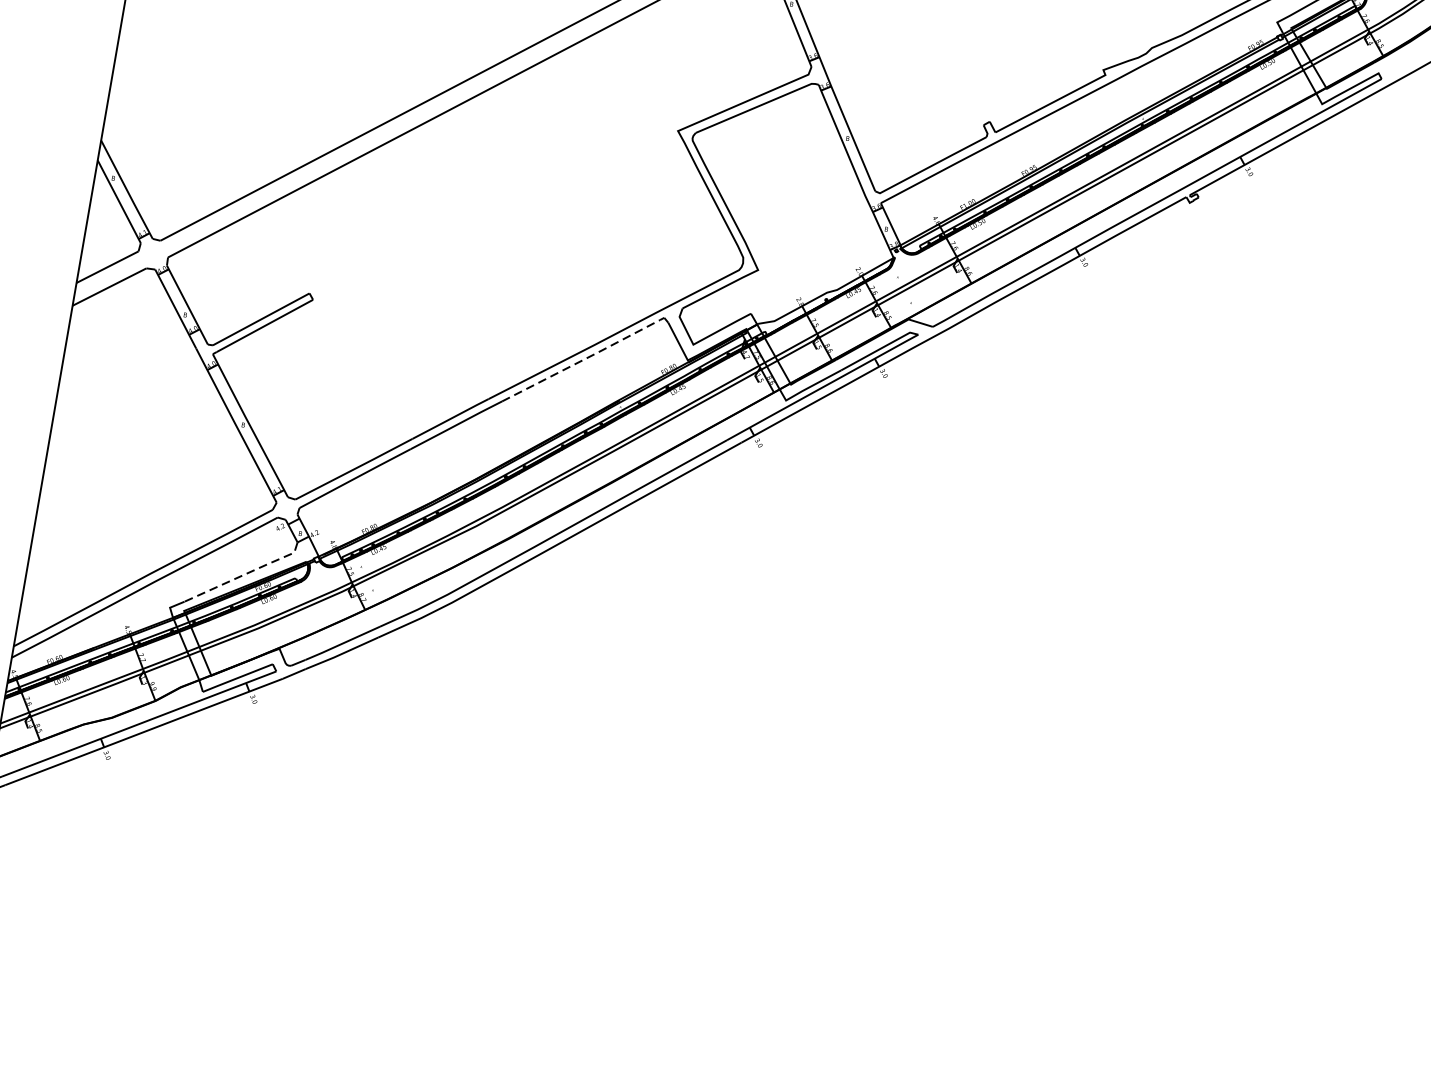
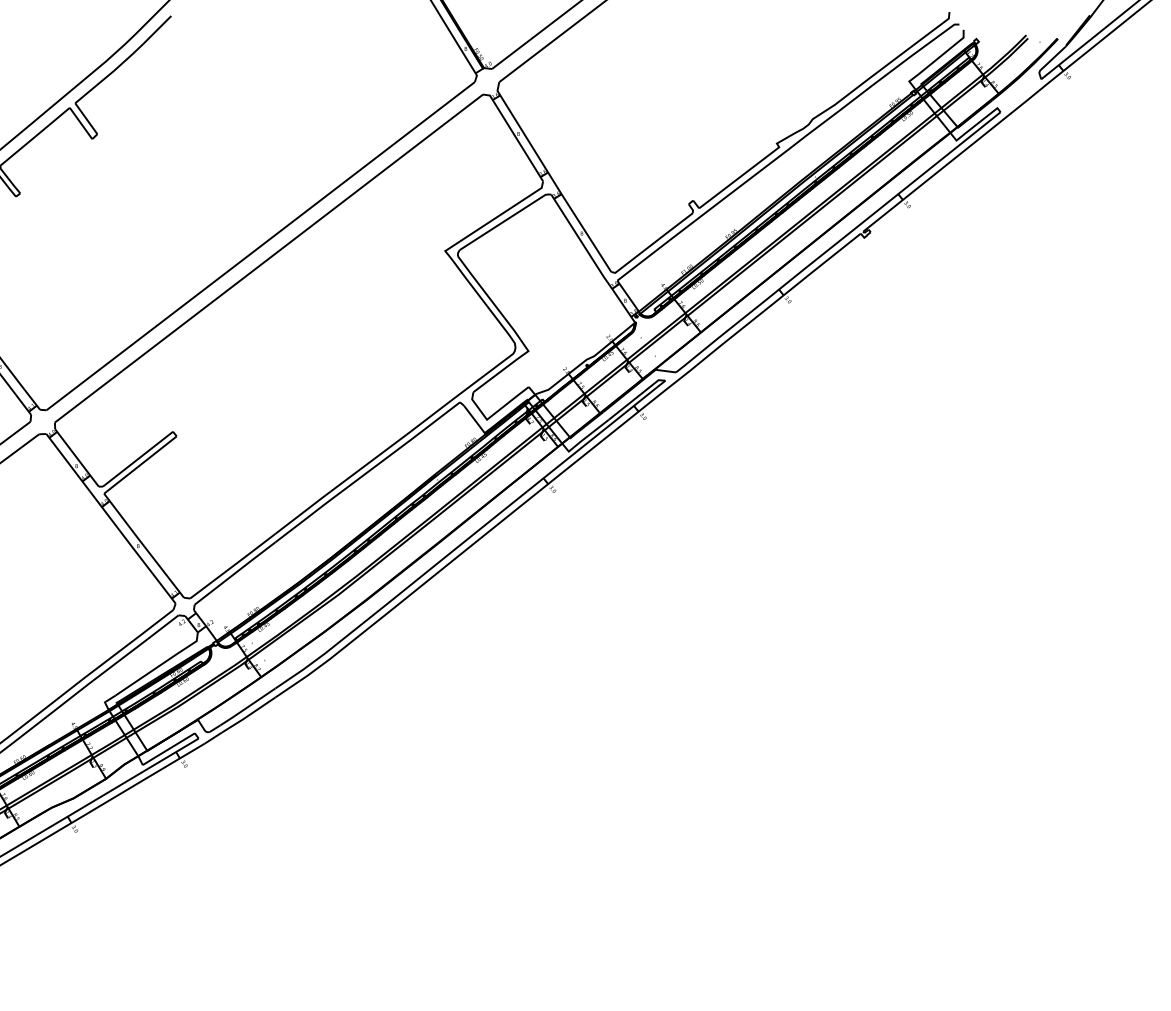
line: (585, 359) -> (402, 446), dashed -> solid
line: (245, 573) -> (160, 664), dashed -> solid

